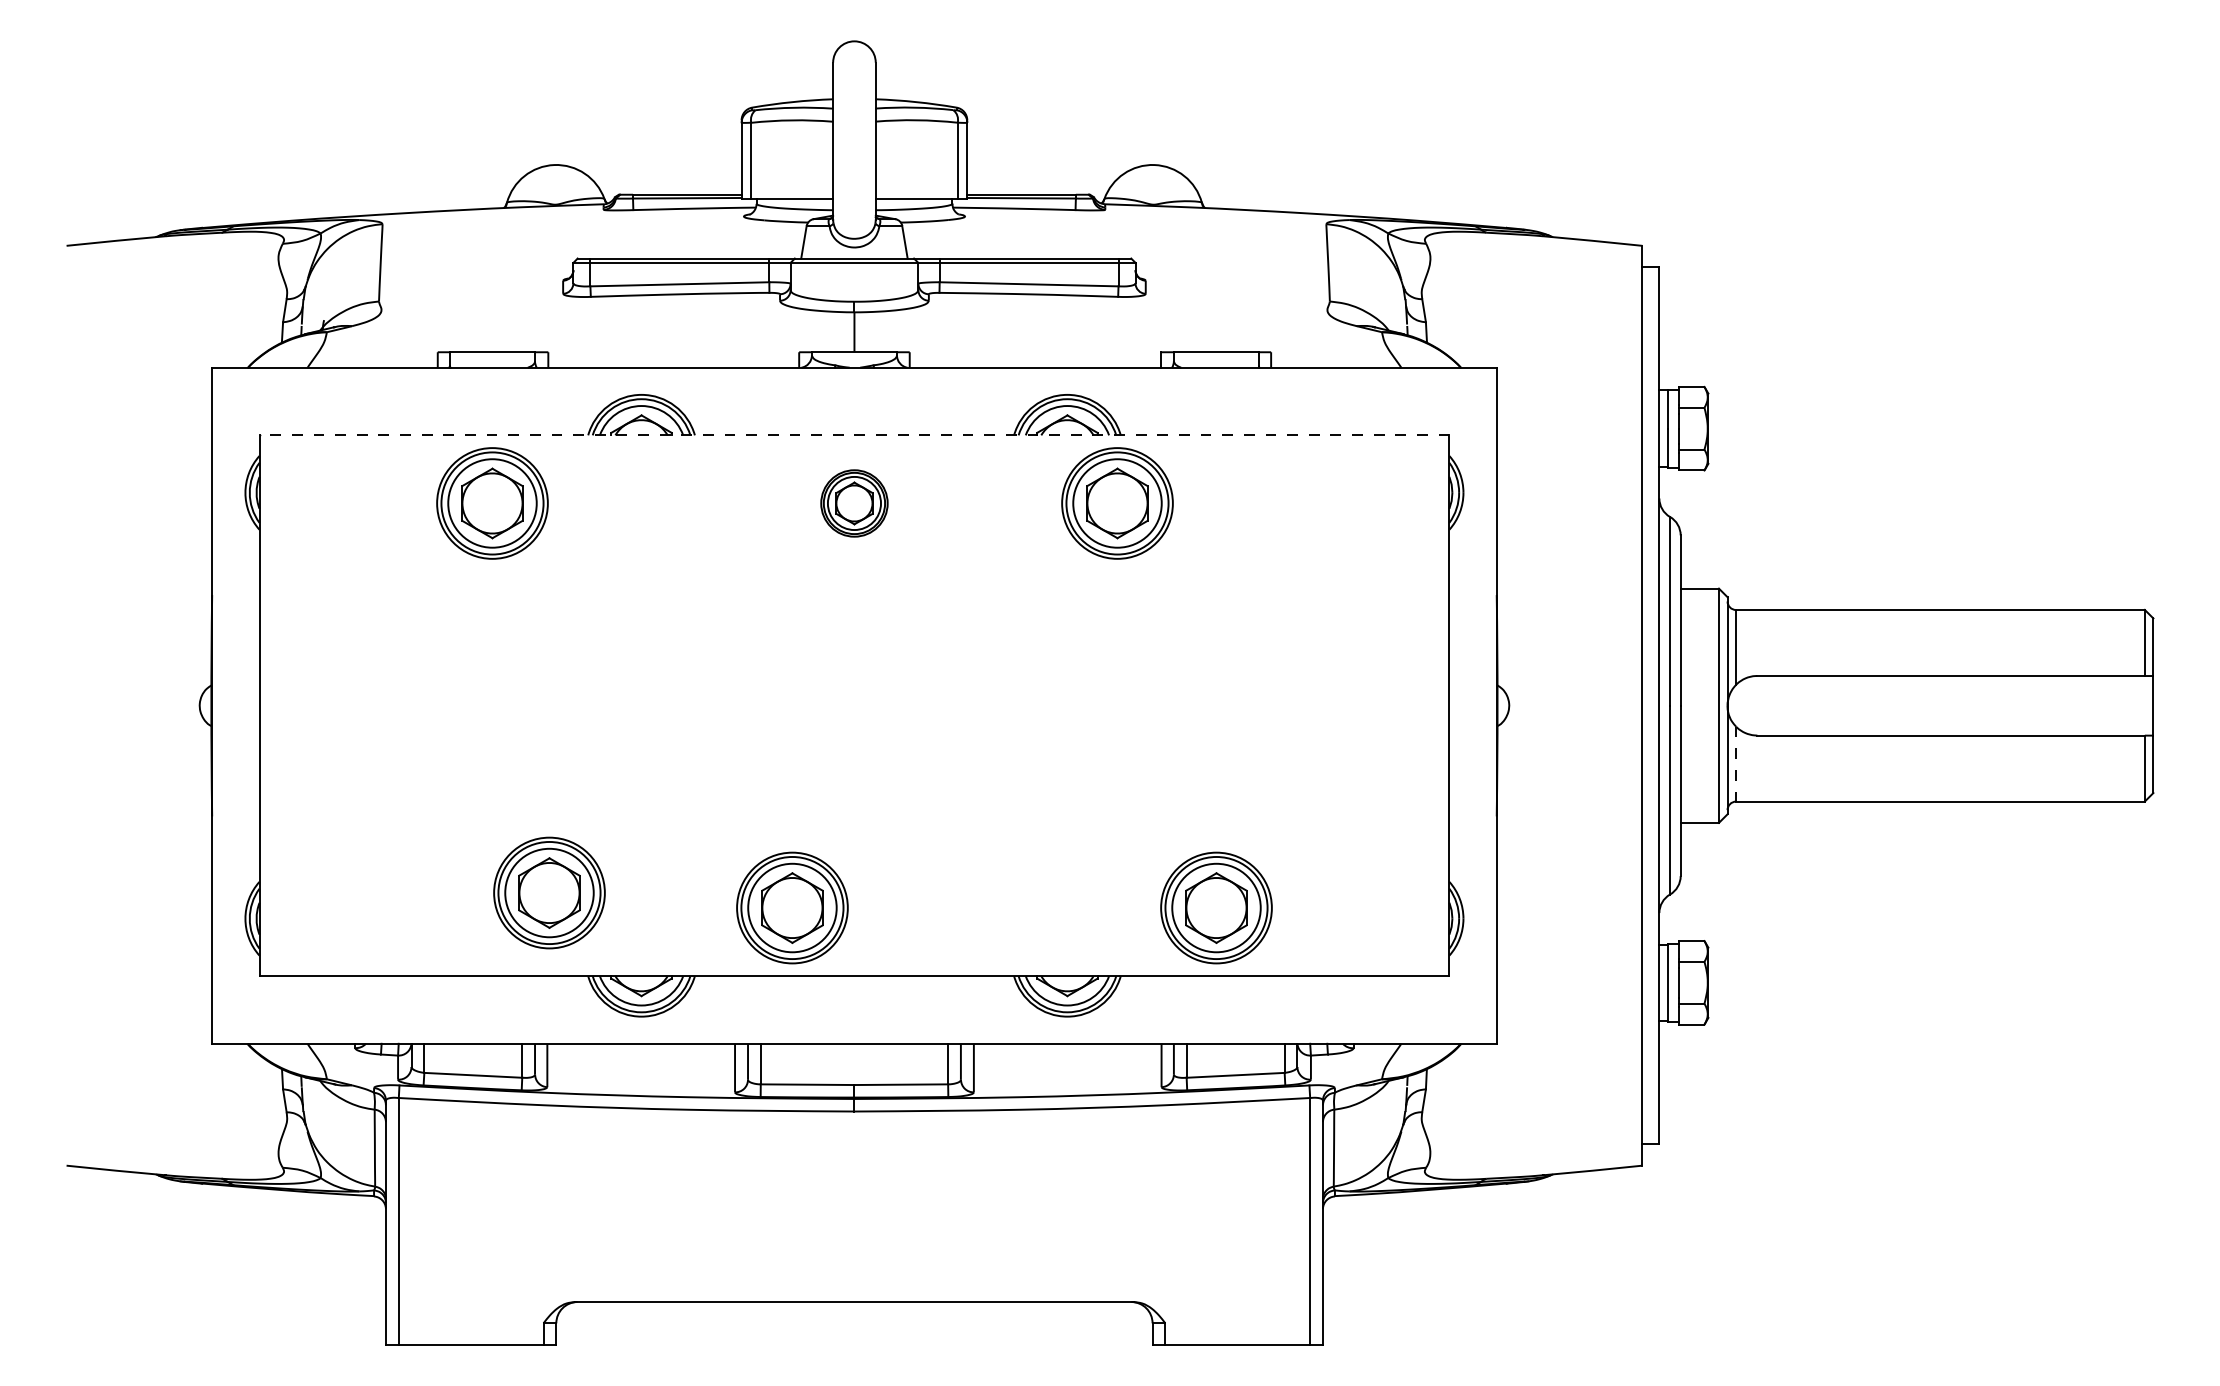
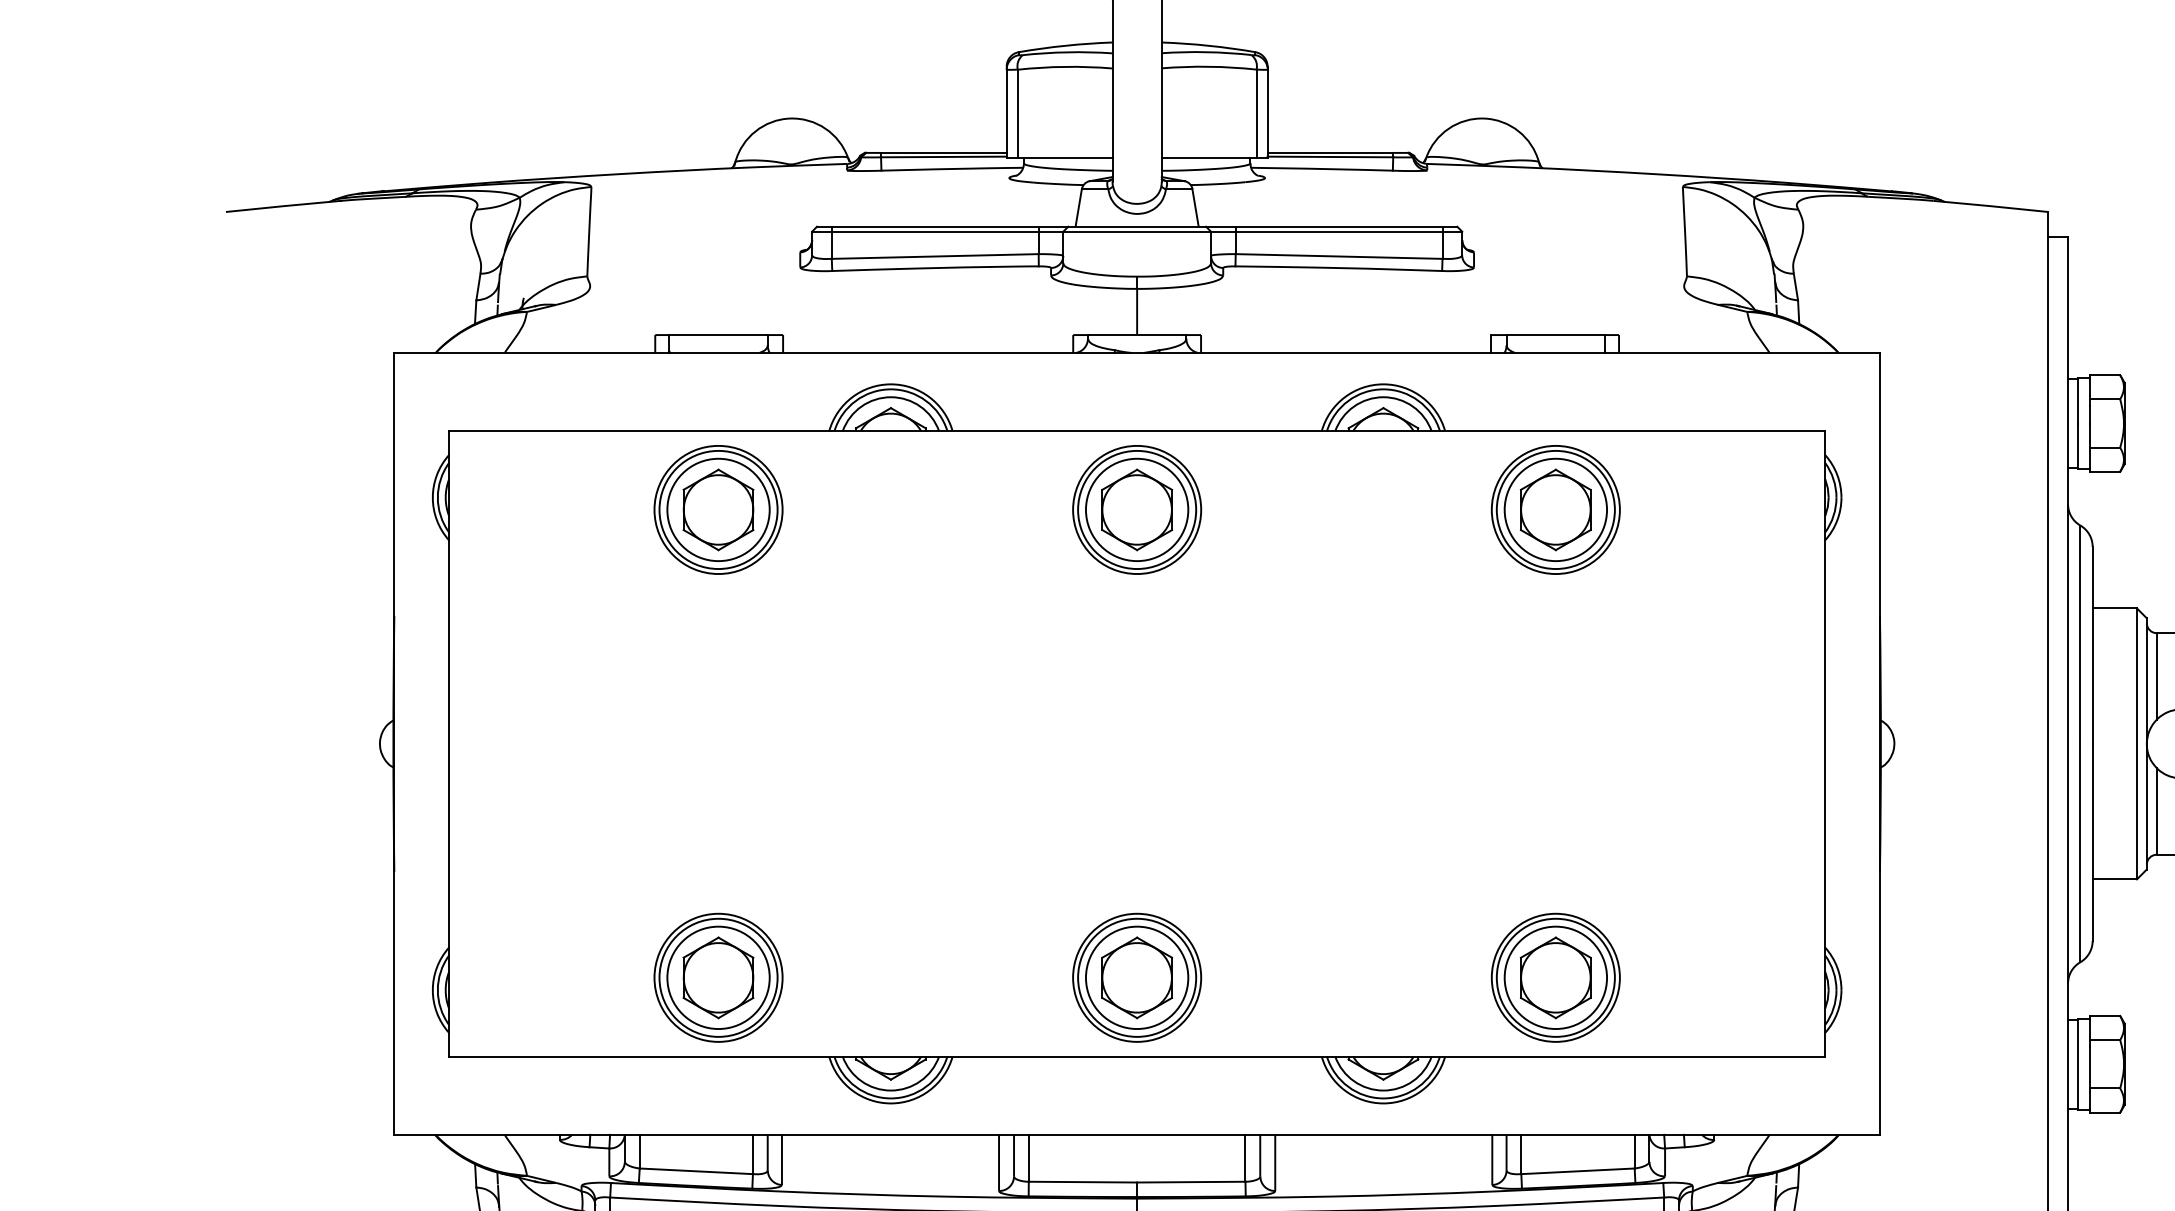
line: (854, 435) -> (1137, 431), dashed -> solid
part: (854, 503) -> (1137, 509), size x1.67
part: (1117, 503) -> (1555, 509), moved
line: (1736, 764) -> (2157, 811), dashed -> solid
part: (549, 892) -> (718, 977), moved
part: (792, 907) -> (1137, 977), moved

